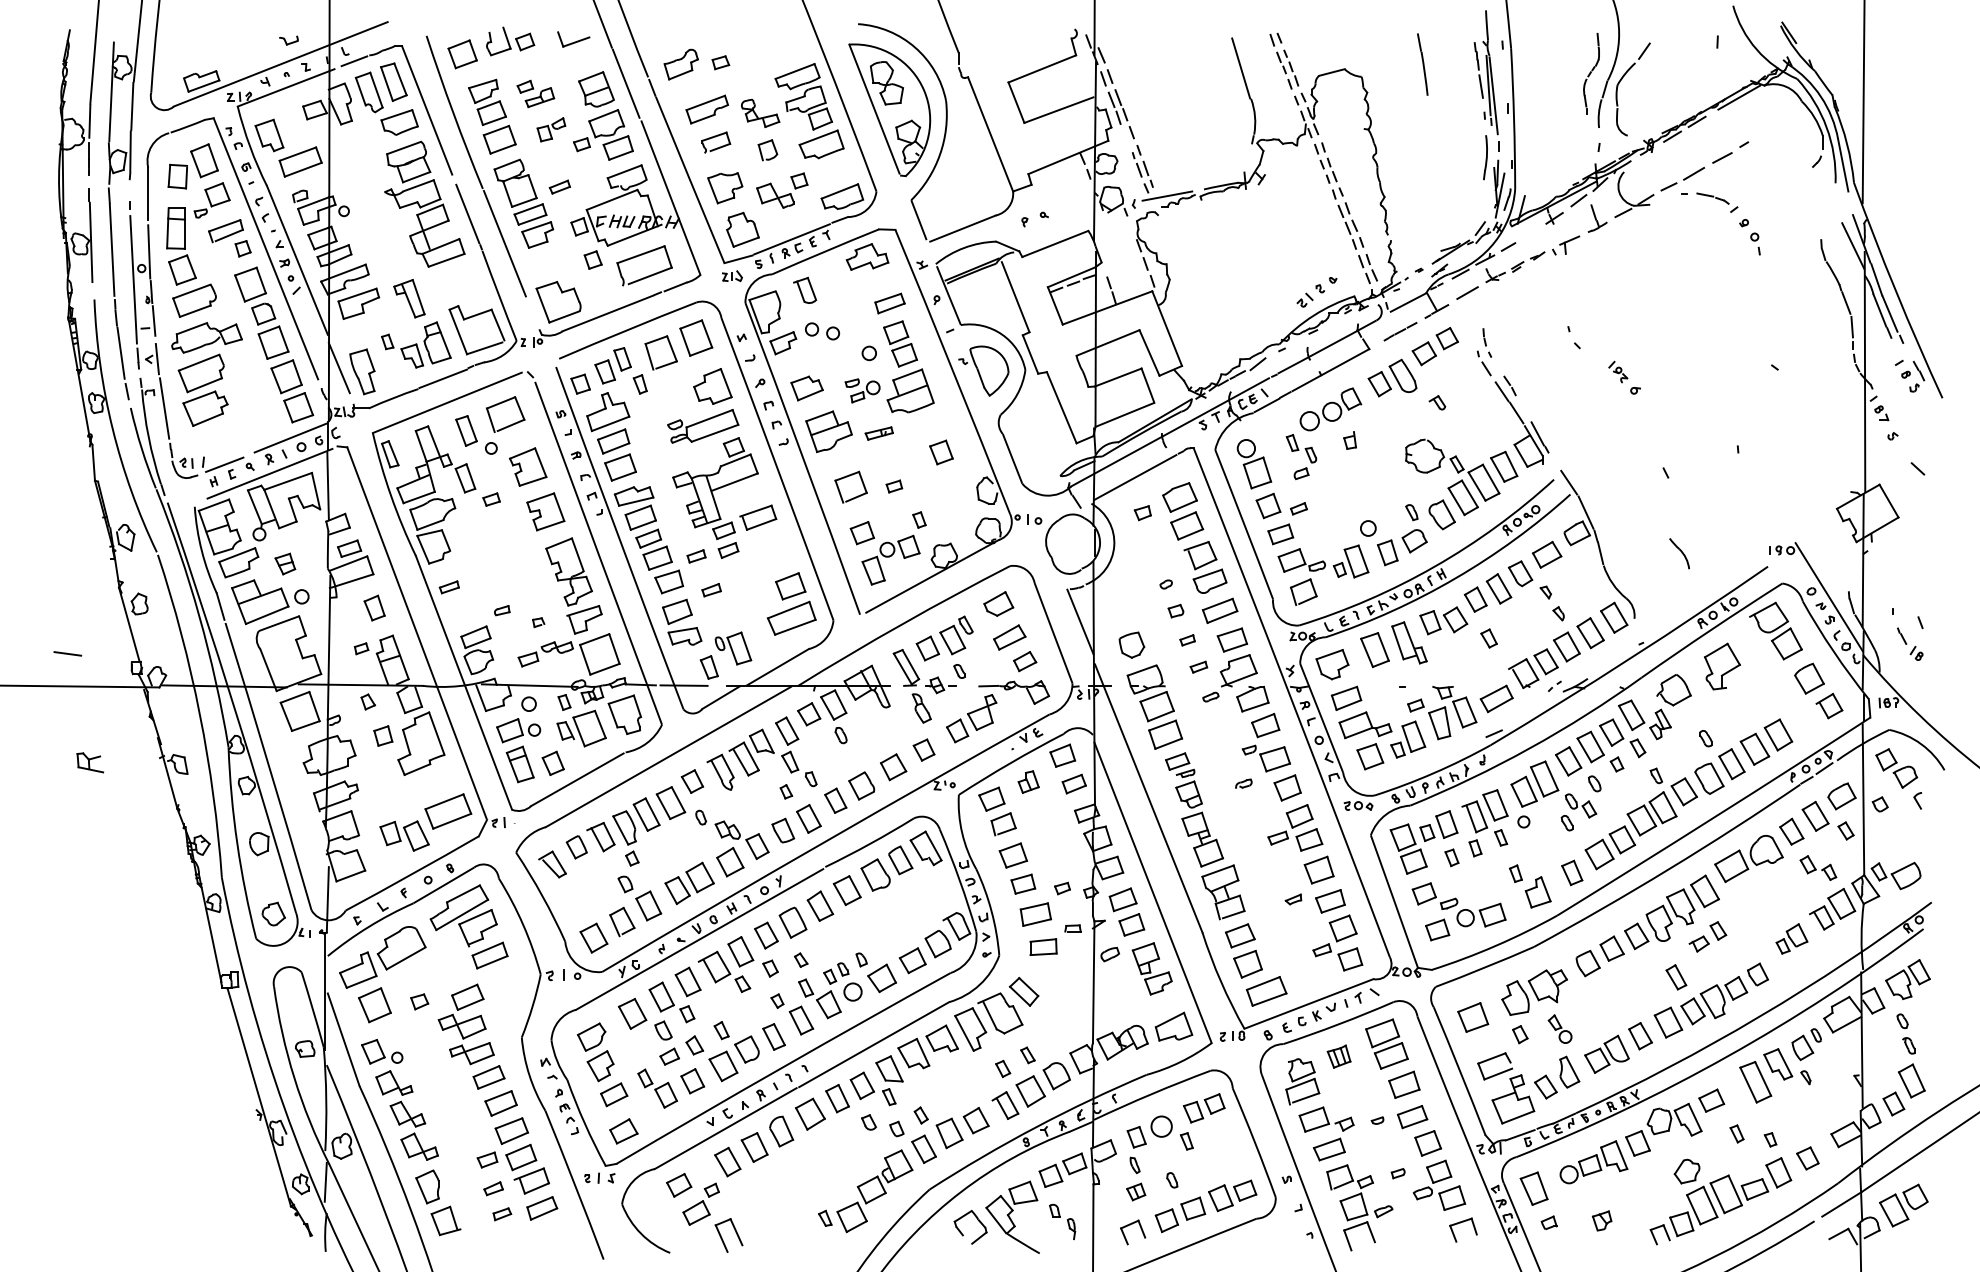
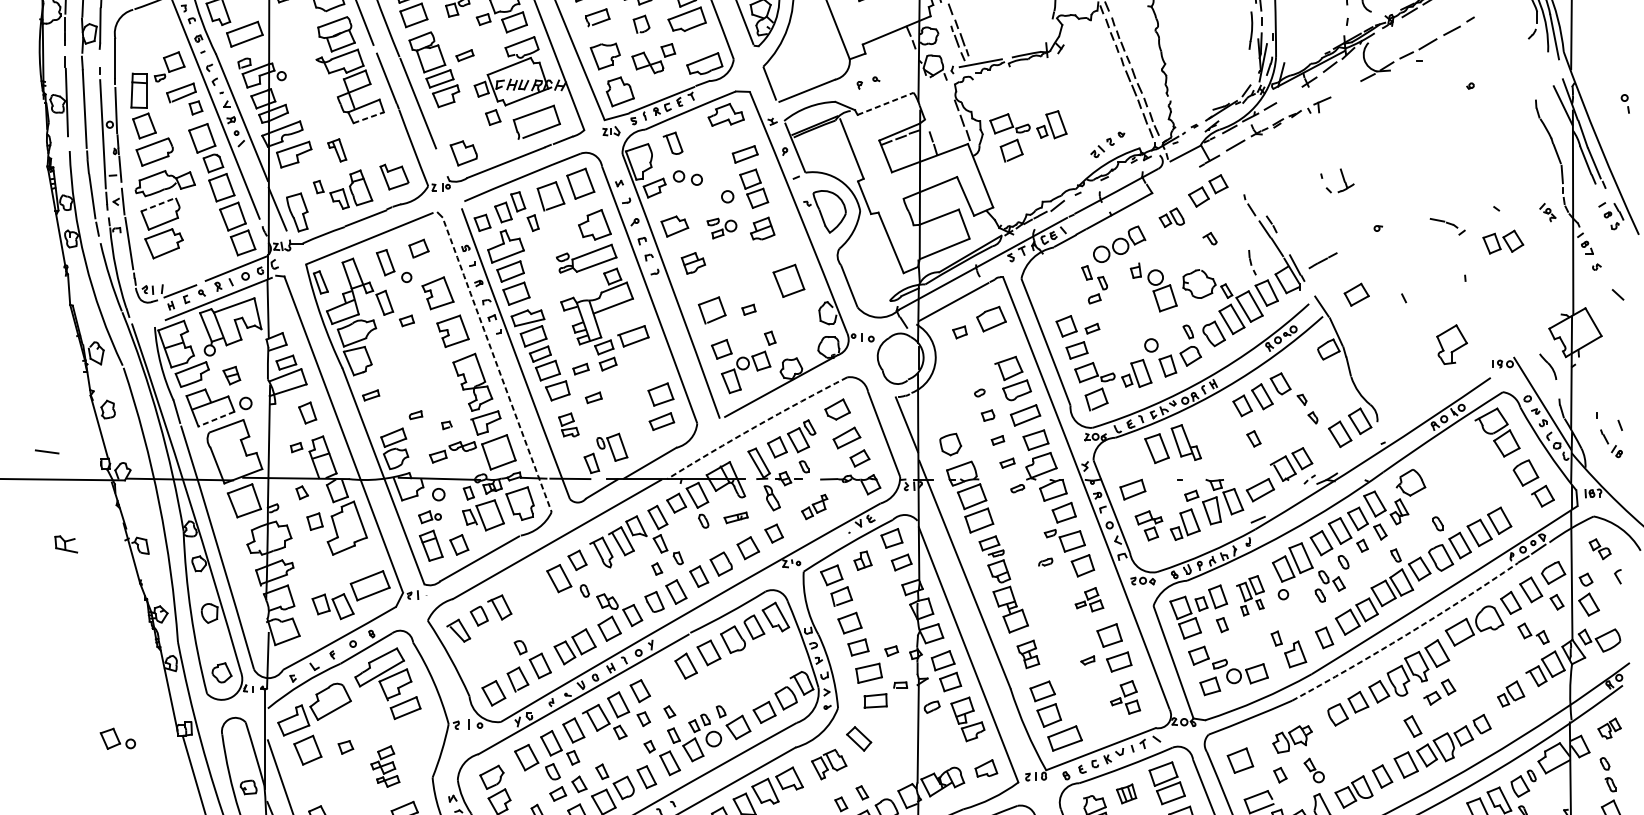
part: (192, 166) -> (153, 38), removed
part: (1717, 202) -> (1447, 226), moved
part: (1597, 218) -> (1345, 180), moved
line: (1055, 243) -> (885, 103), solid -> dashed
part: (1755, 243) -> (1625, 103), moved
line: (447, 260) -> (369, 117), solid -> dashed
part: (1223, 281) -> (1028, 135), added
part: (409, 298) -> (337, 150), size x0.7
part: (558, 302) -> (463, 153), size x0.7
part: (476, 330) -> (394, 177), size x0.6
line: (1400, 331) -> (1323, 260), moved
part: (1487, 342) -> (1252, 262), moved
line: (199, 362) -> (158, 204), solid -> dashed
part: (1618, 371) -> (1548, 212), moved
part: (1392, 377) -> (1171, 217), size x0.6
part: (910, 390) -> (762, 228), size x0.6
part: (505, 414) -> (418, 248), size x0.6
part: (828, 431) -> (693, 263), size x0.6
part: (878, 433) -> (735, 517), moved
part: (941, 452) -> (788, 280), size x1.6
part: (1254, 464) -> (1162, 291), moved
part: (1187, 525) -> (997, 342), removed
arc: (598, 553) -> (497, 366), solid -> dashed
part: (1679, 553) -> (1548, 366), moved
part: (1547, 554) -> (1357, 294), moved
line: (267, 615) -> (216, 419), solid -> dashed
part: (791, 617) -> (661, 421), size x0.6
part: (1443, 620) -> (1503, 241), moved
part: (682, 621) -> (569, 424), size x0.6
arc: (902, 623) -> (755, 426), solid -> dashed
part: (1566, 646) -> (1319, 445), removed
part: (1332, 664) -> (1120, 460), removed
part: (1722, 666) -> (1452, 344), moved
part: (971, 718) -> (814, 506), size x0.6
part: (518, 730) -> (429, 516), size x0.6
part: (1365, 740) -> (1148, 525), size x0.6
part: (1896, 768) -> (1599, 549), size x0.6
part: (1484, 823) -> (1250, 595), size x0.7
part: (1295, 827) -> (1089, 599), size x0.6
part: (636, 831) -> (530, 602), removed
part: (1883, 833) -> (1588, 604), added
arc: (1669, 869) -> (1407, 634), solid -> dashed
part: (1223, 892) -> (1028, 654), size x0.6
part: (792, 922) -> (662, 680), removed
part: (1337, 942) -> (1125, 696), size x0.7
part: (1907, 979) -> (1609, 728), size x0.6
part: (1534, 992) -> (1292, 739), size x0.7
part: (988, 1021) -> (828, 764), size x0.6
part: (465, 1024) -> (384, 766), size x0.6
part: (1173, 1026) -> (985, 768), size x0.7
part: (382, 1051) -> (118, 738), moved

